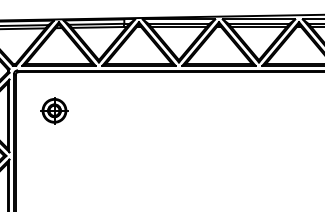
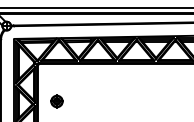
part: (53, 110) -> (56, 101), moved

